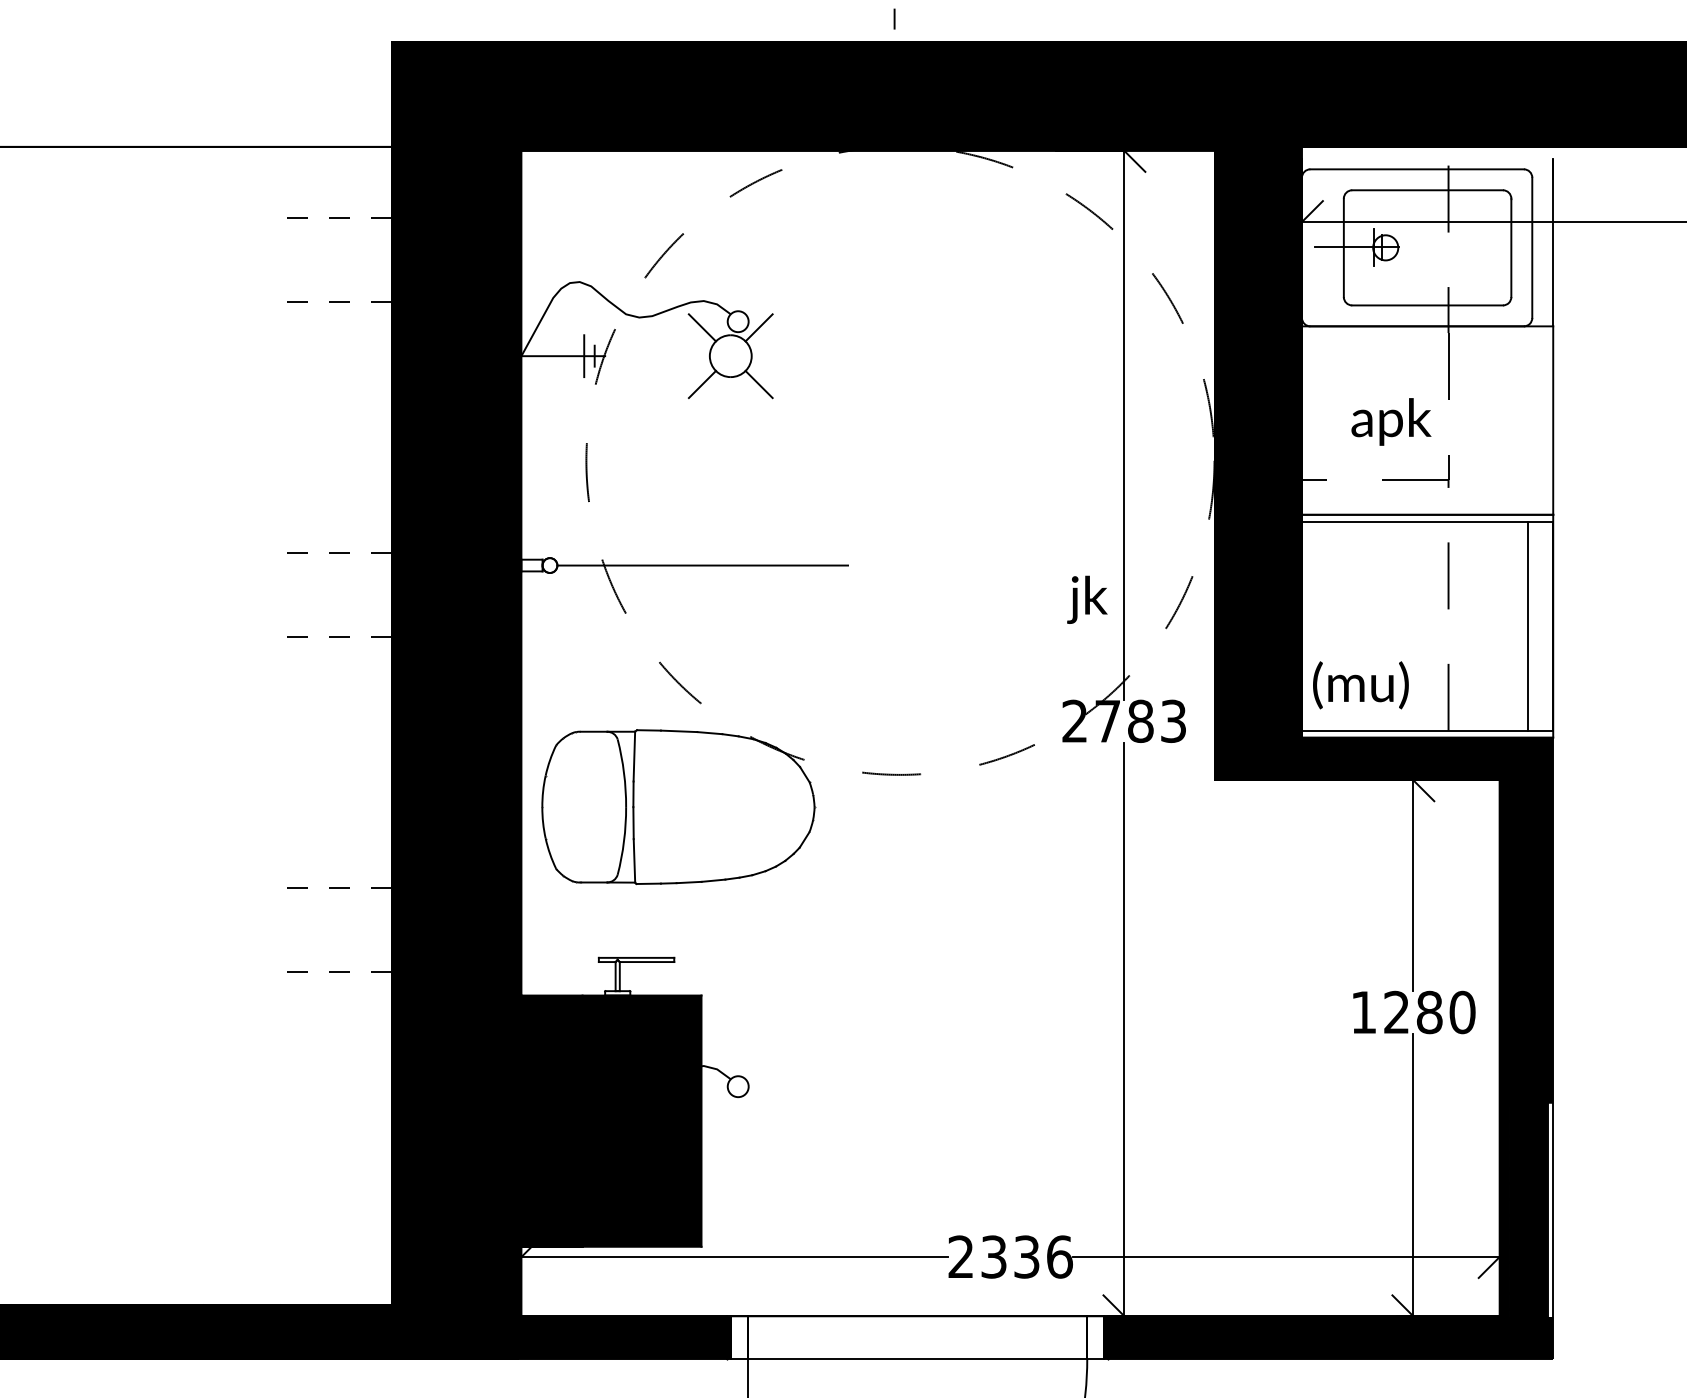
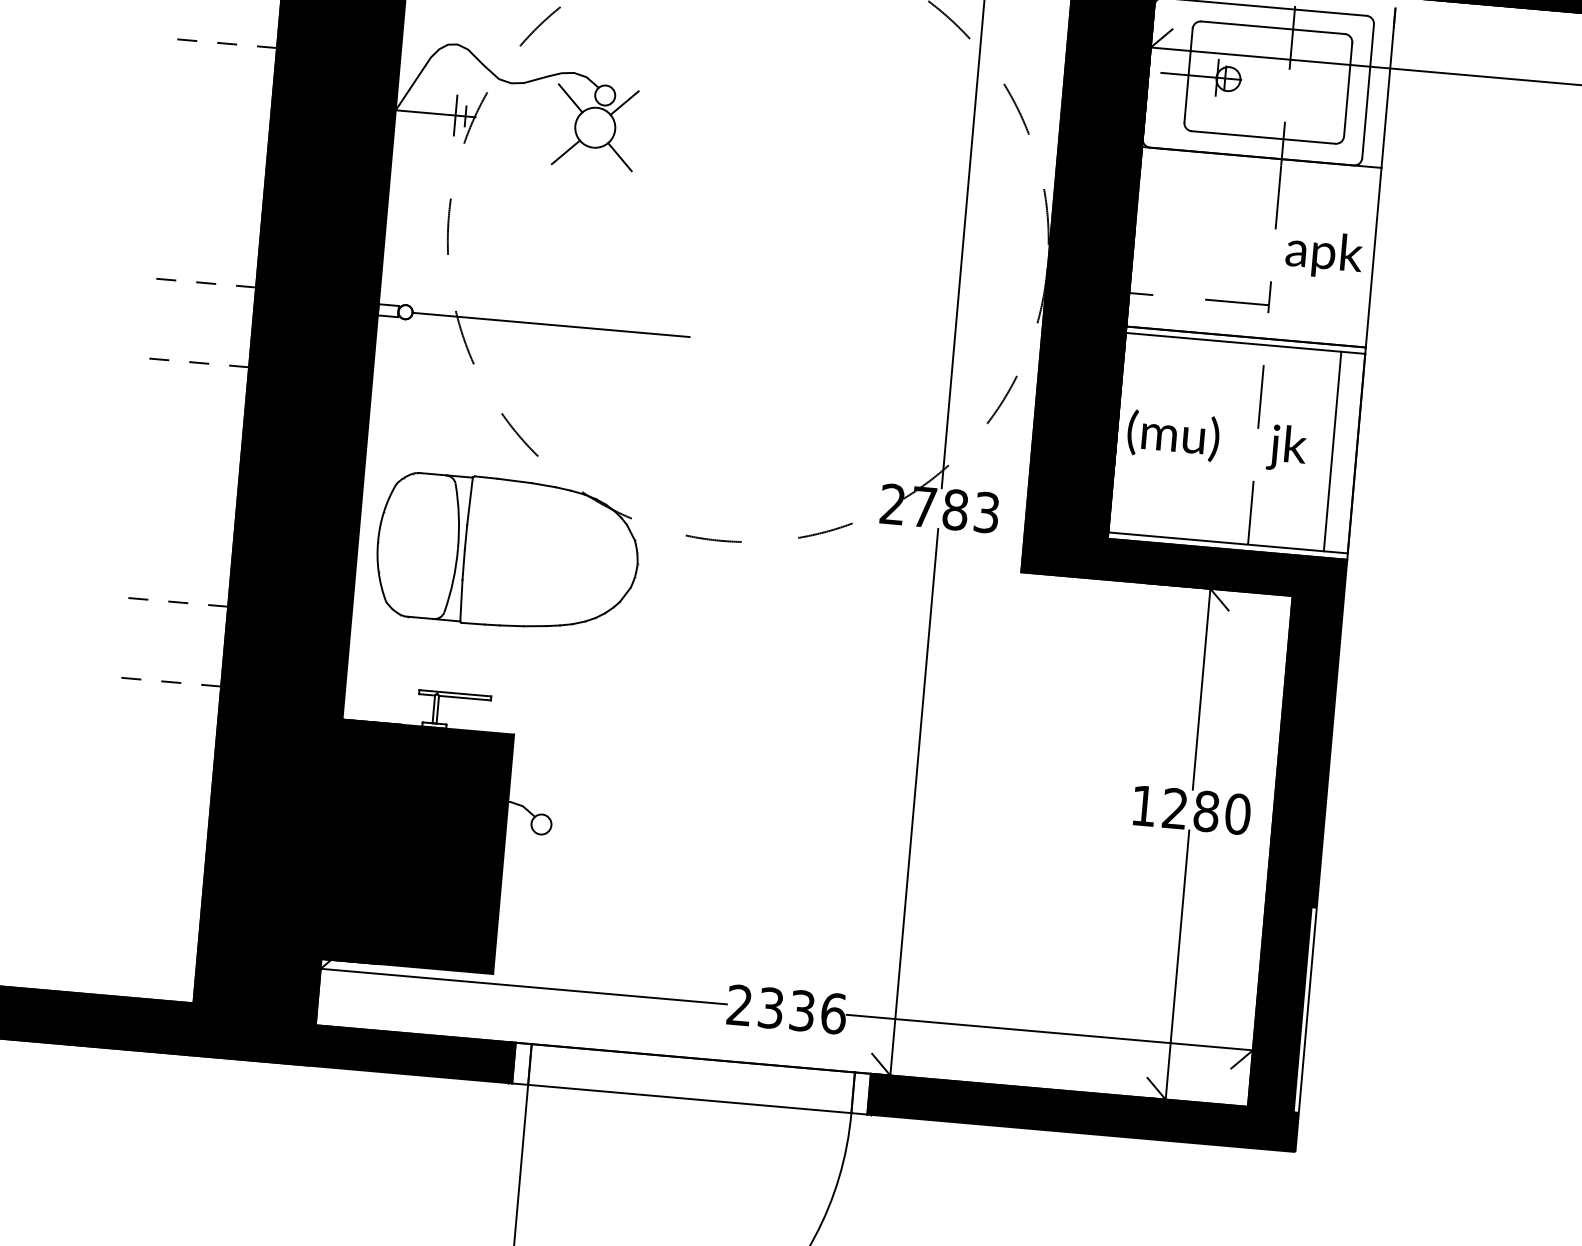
text: (1391, 421) -> (1324, 254), moved
text: (1087, 599) -> (1287, 447), moved
text: (1360, 685) -> (1173, 435), moved

